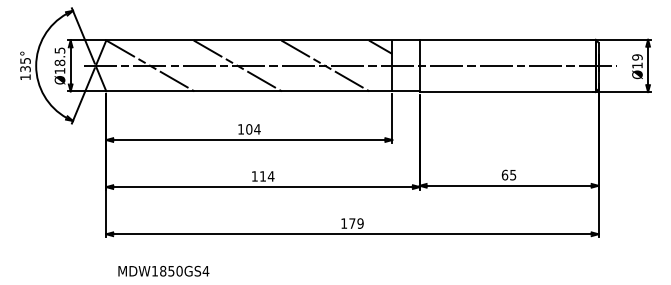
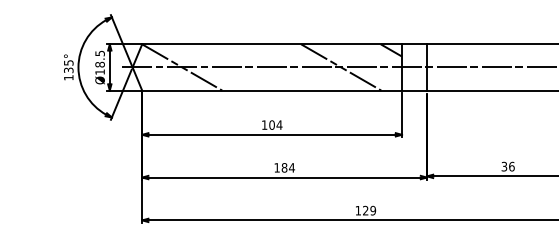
line: (237, 65) -> (261, 67), removed
text: (508, 174) -> (507, 166), 65 -> 36
text: (262, 176) -> (284, 167), 114 -> 184
text: (352, 223) -> (365, 210), 179 -> 129

